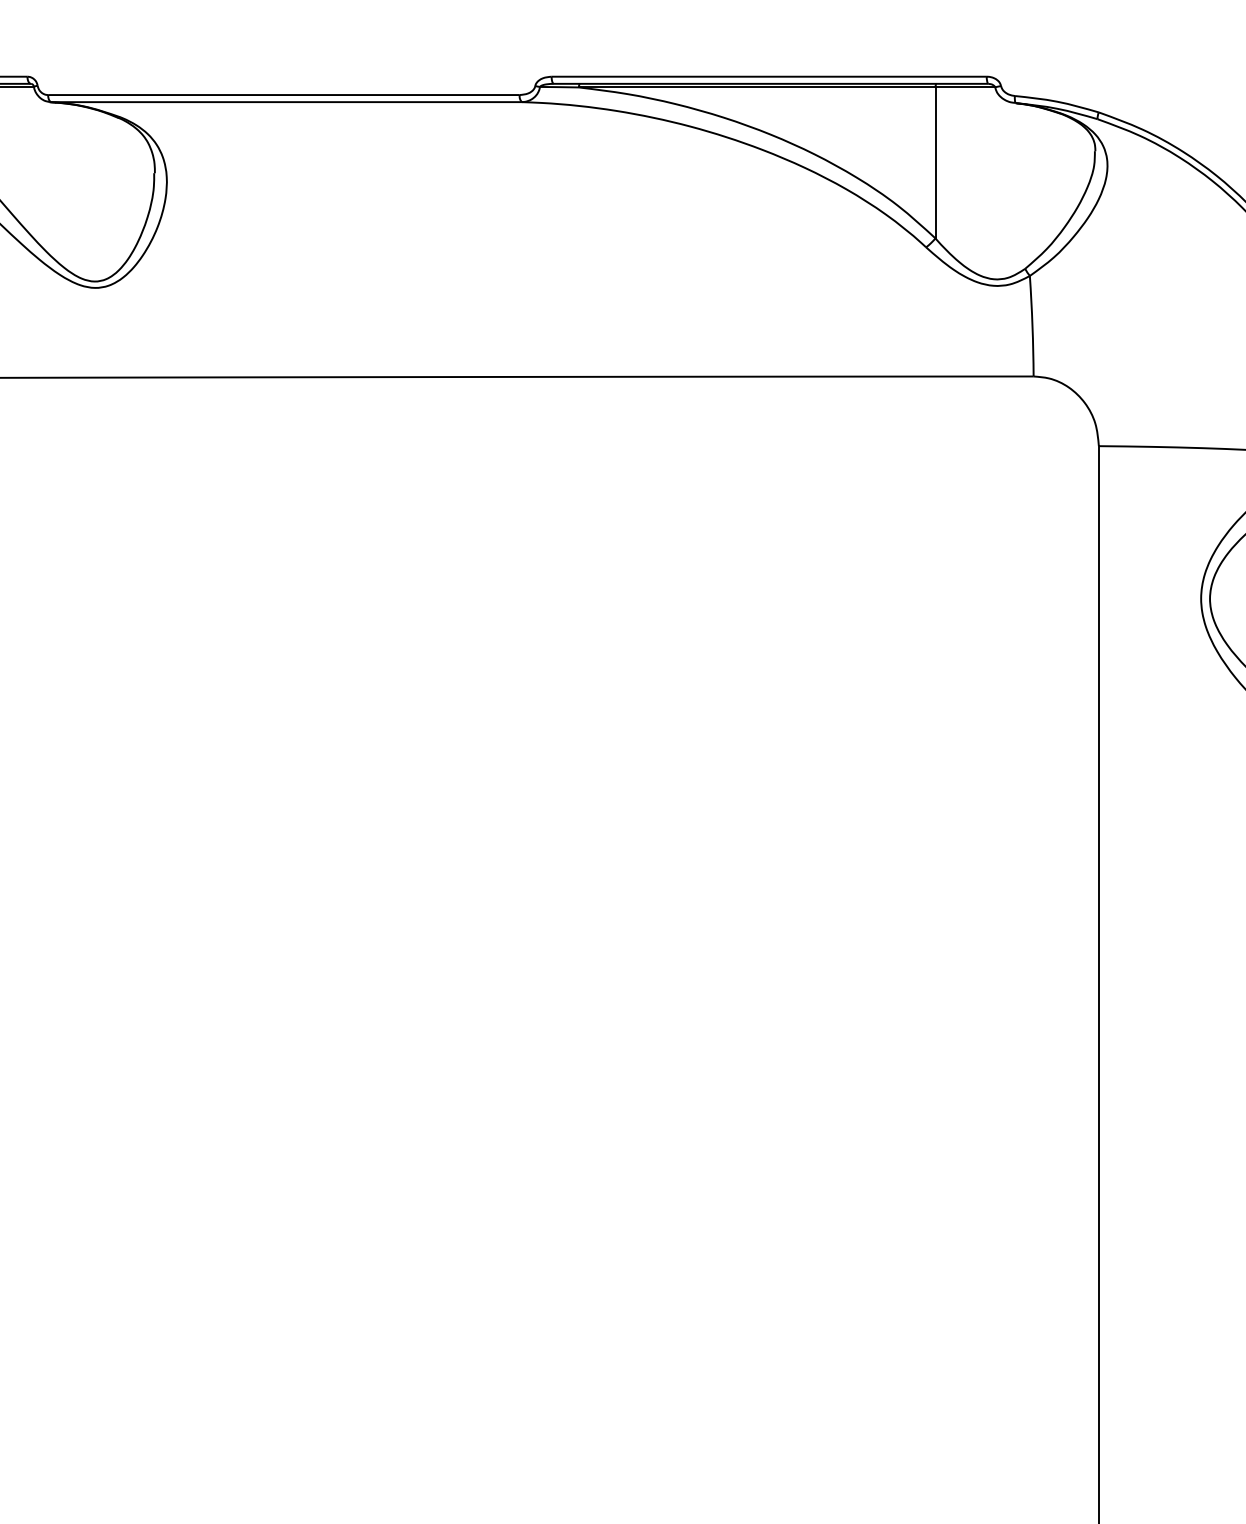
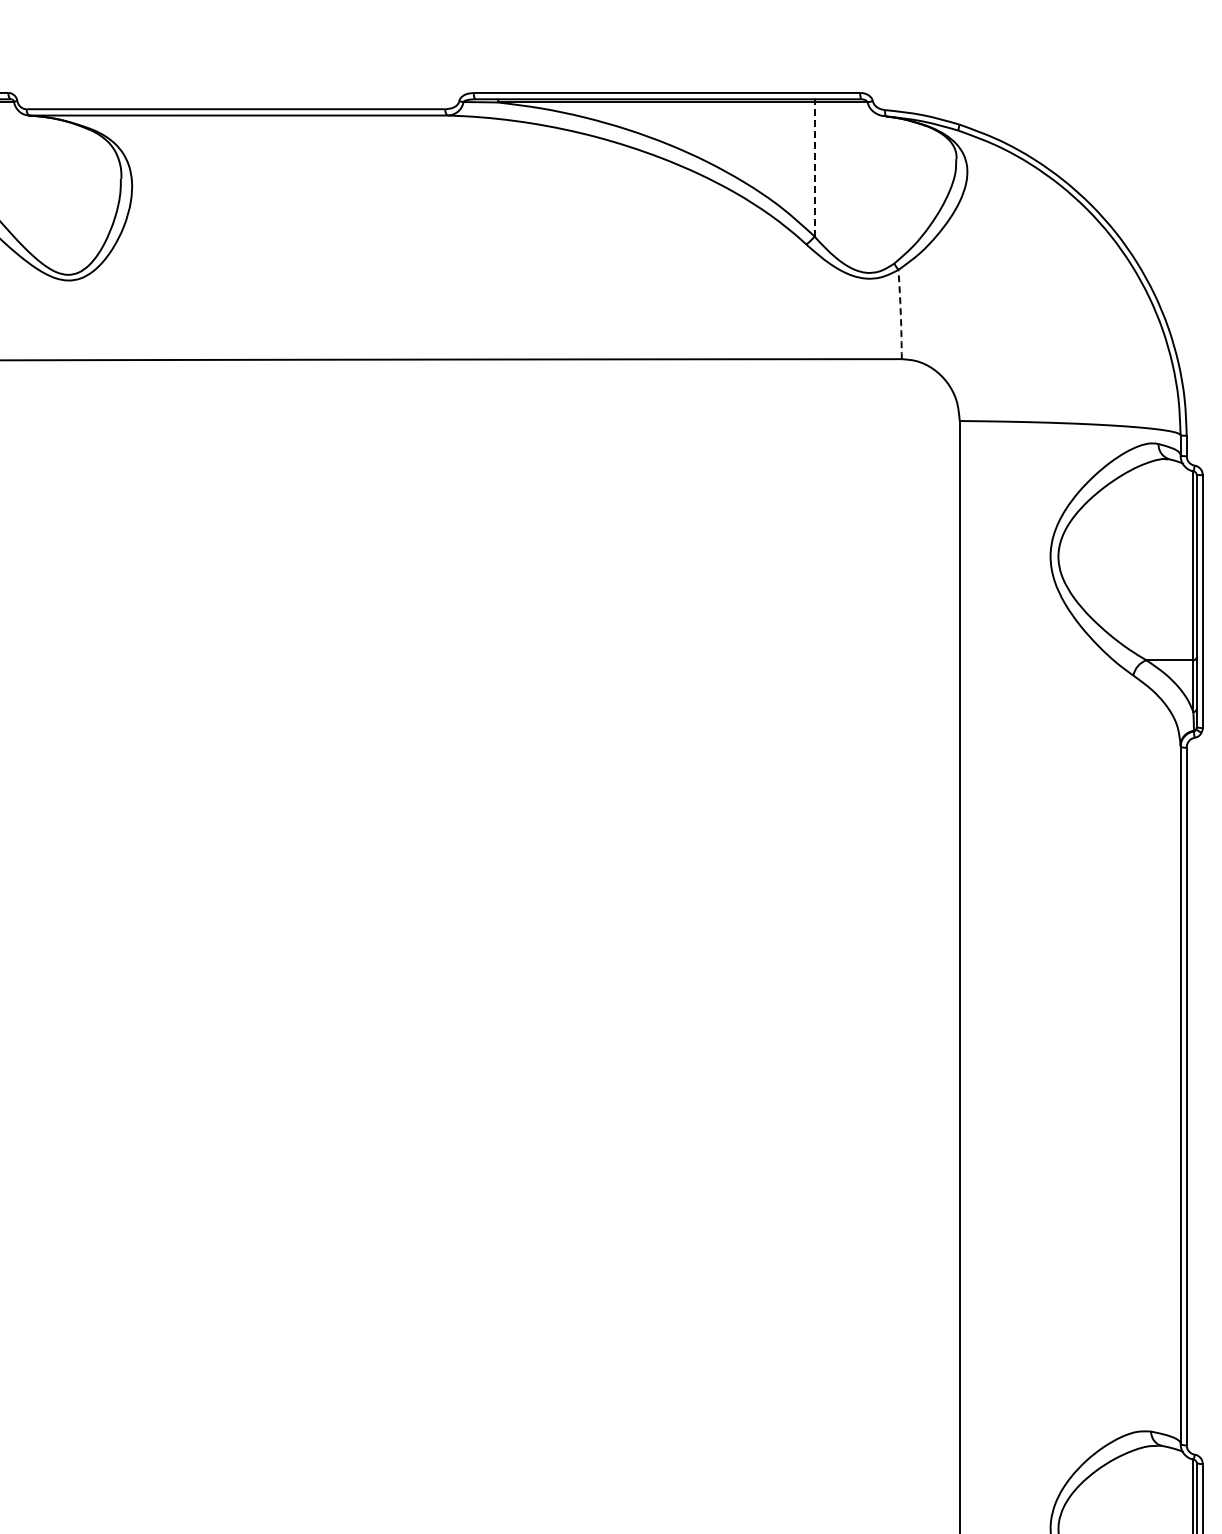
line: (935, 162) -> (814, 169), solid -> dashed
arc: (1032, 326) -> (900, 314), solid -> dashed

